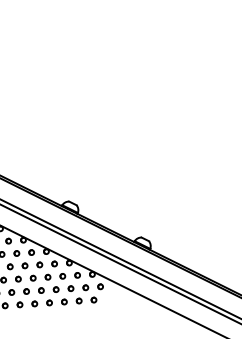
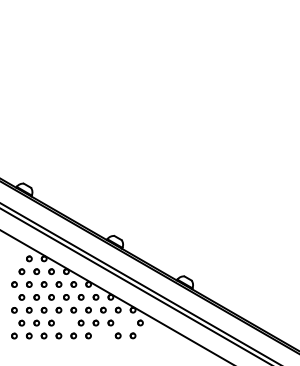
part: (85, 287) -> (125, 322), removed
part: (26, 290) -> (66, 322), removed
part: (64, 301) -> (103, 335), removed

